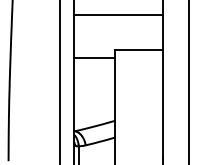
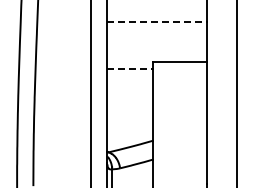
line: (118, 14) -> (157, 21), solid -> dashed
line: (94, 57) -> (130, 69), solid -> dashed

